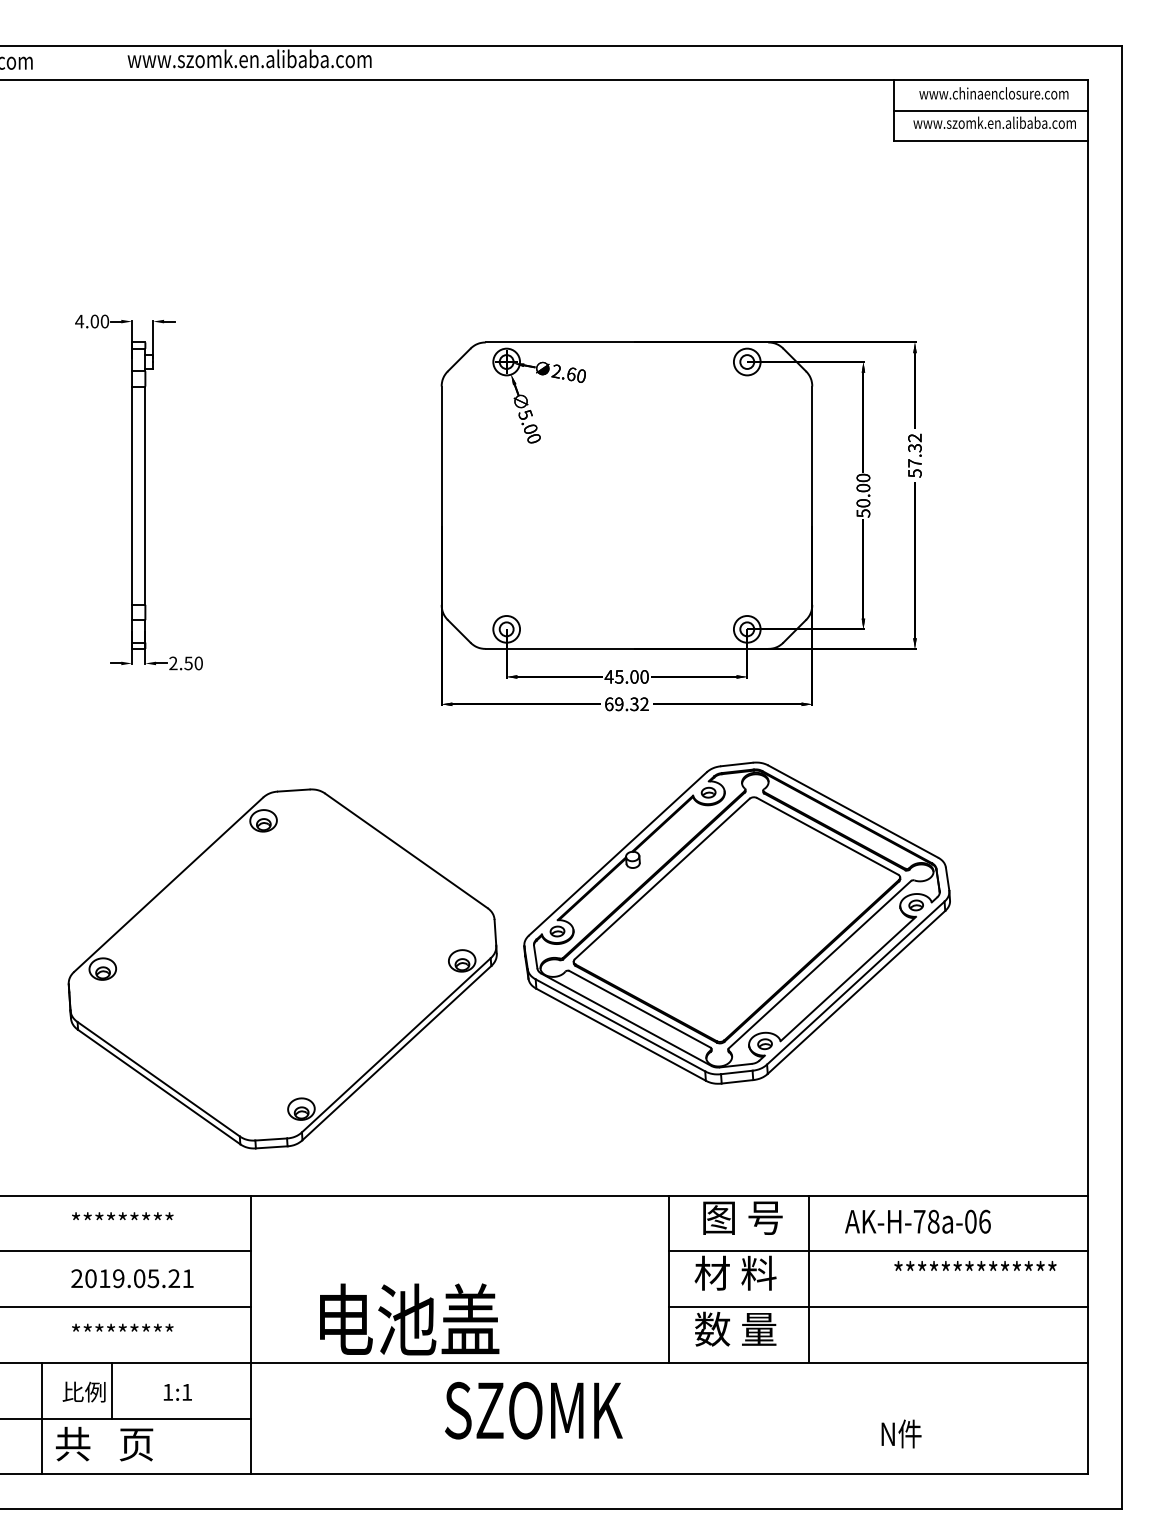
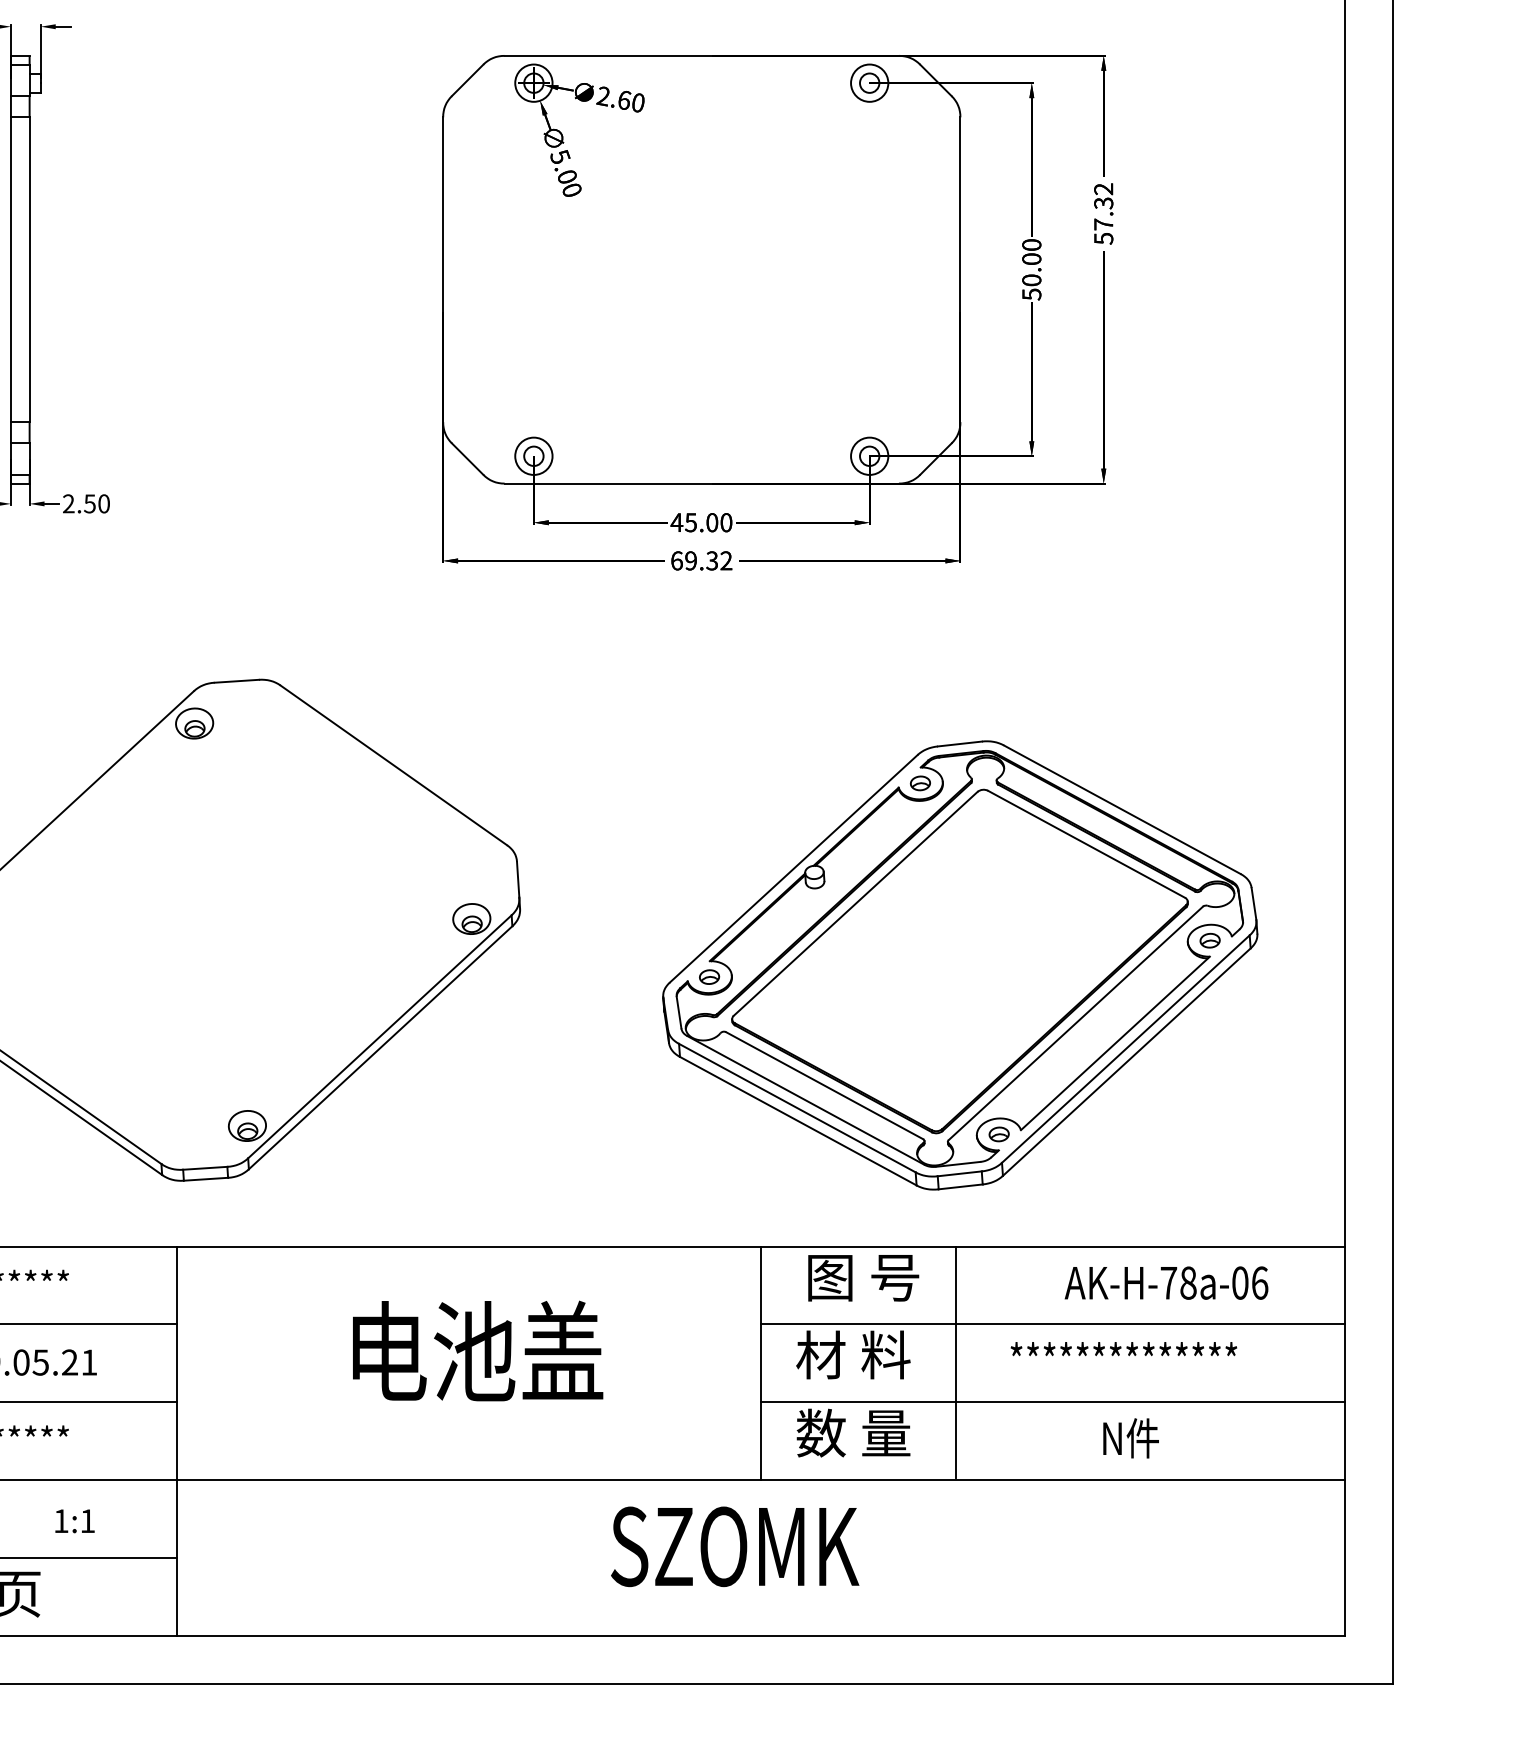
part: (736, 922) -> (959, 964), moved
text: (917, 1221) -> (1165, 1282), moved
text: (975, 1265) -> (1124, 1348), moved
text: (409, 1319) -> (477, 1351), moved
text: (533, 1410) -> (734, 1546), moved
text: (901, 1433) -> (1131, 1437), moved

